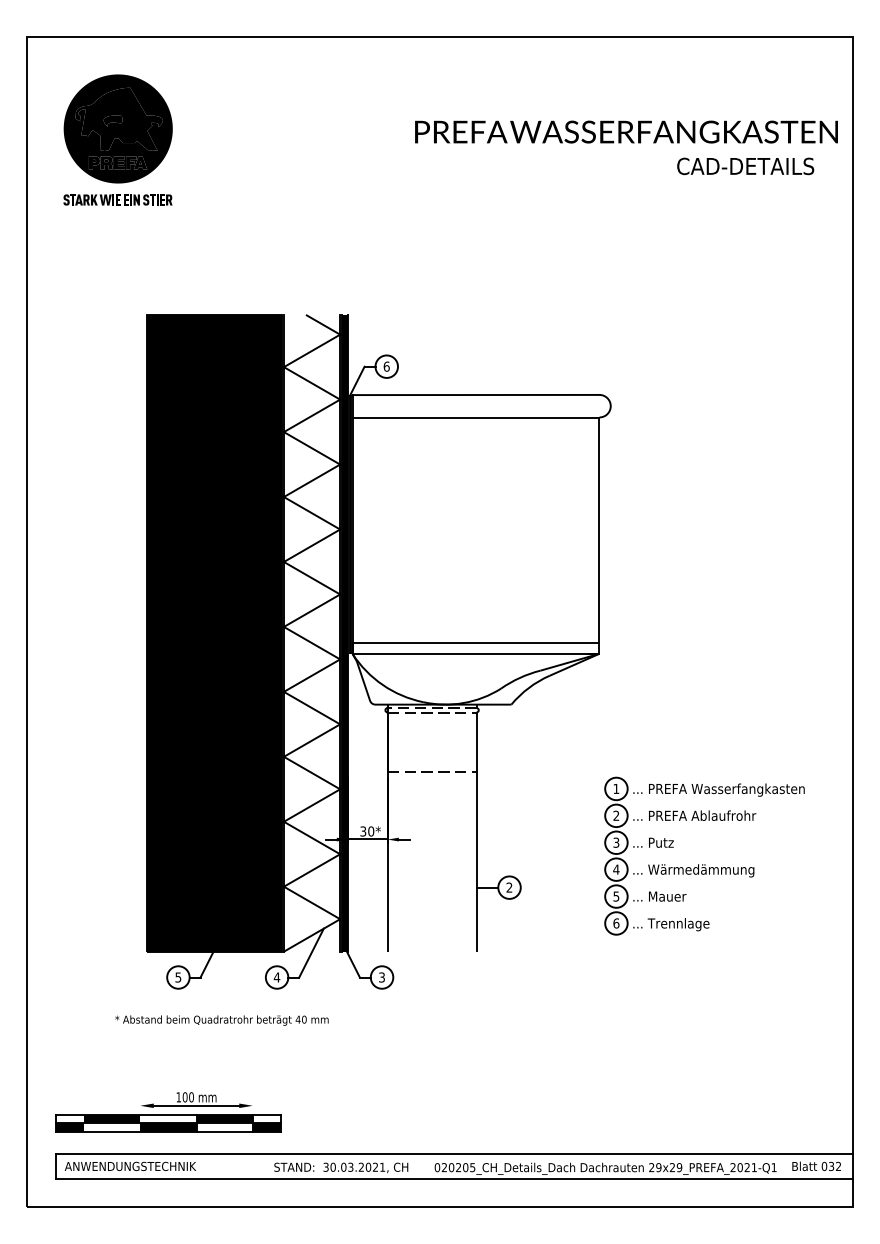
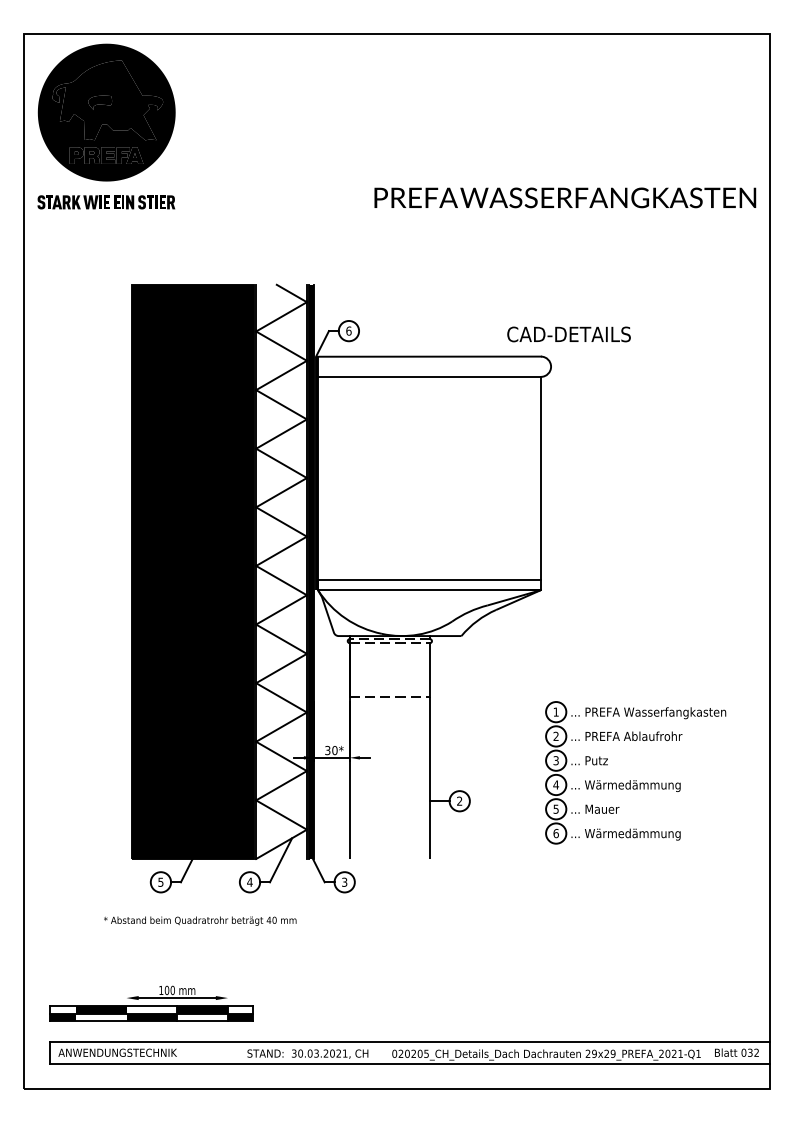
text: (626, 131) -> (565, 197), moved
part: (117, 139) -> (105, 126), size x1.4
text: (745, 166) -> (568, 334), moved
text: (700, 924) -> (632, 834), ... Trennlage -> ... Wärmedämmung

